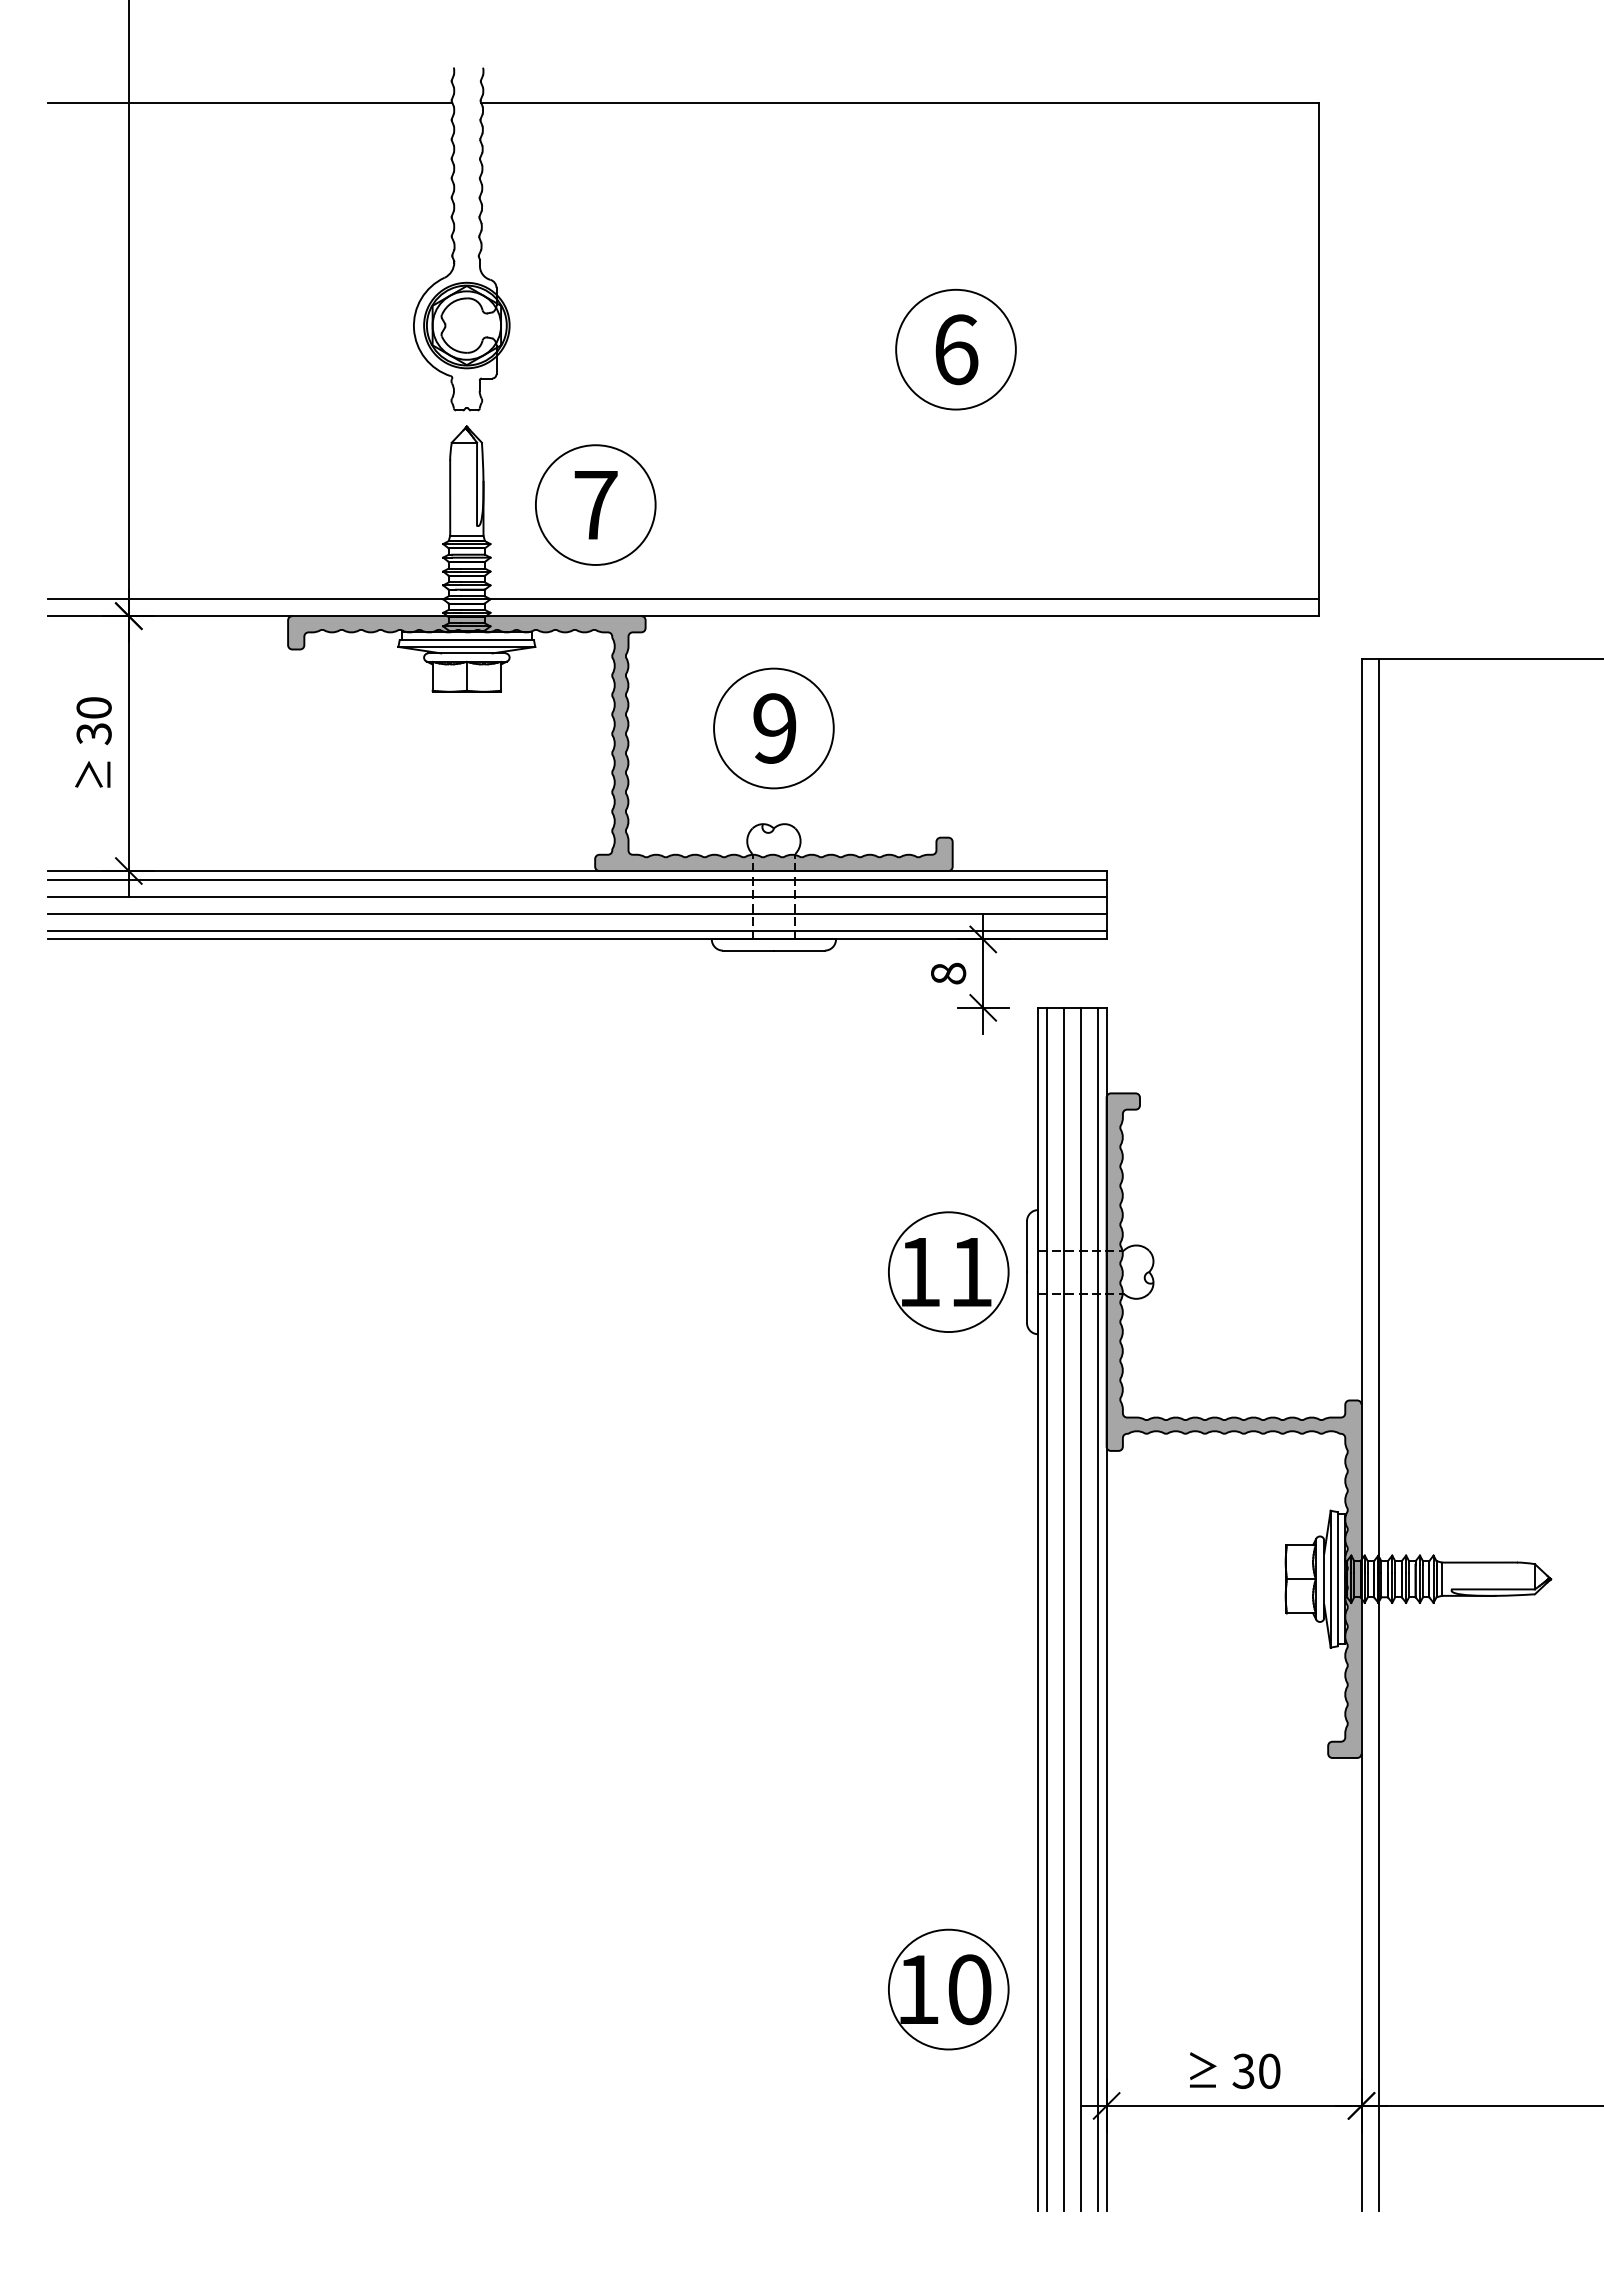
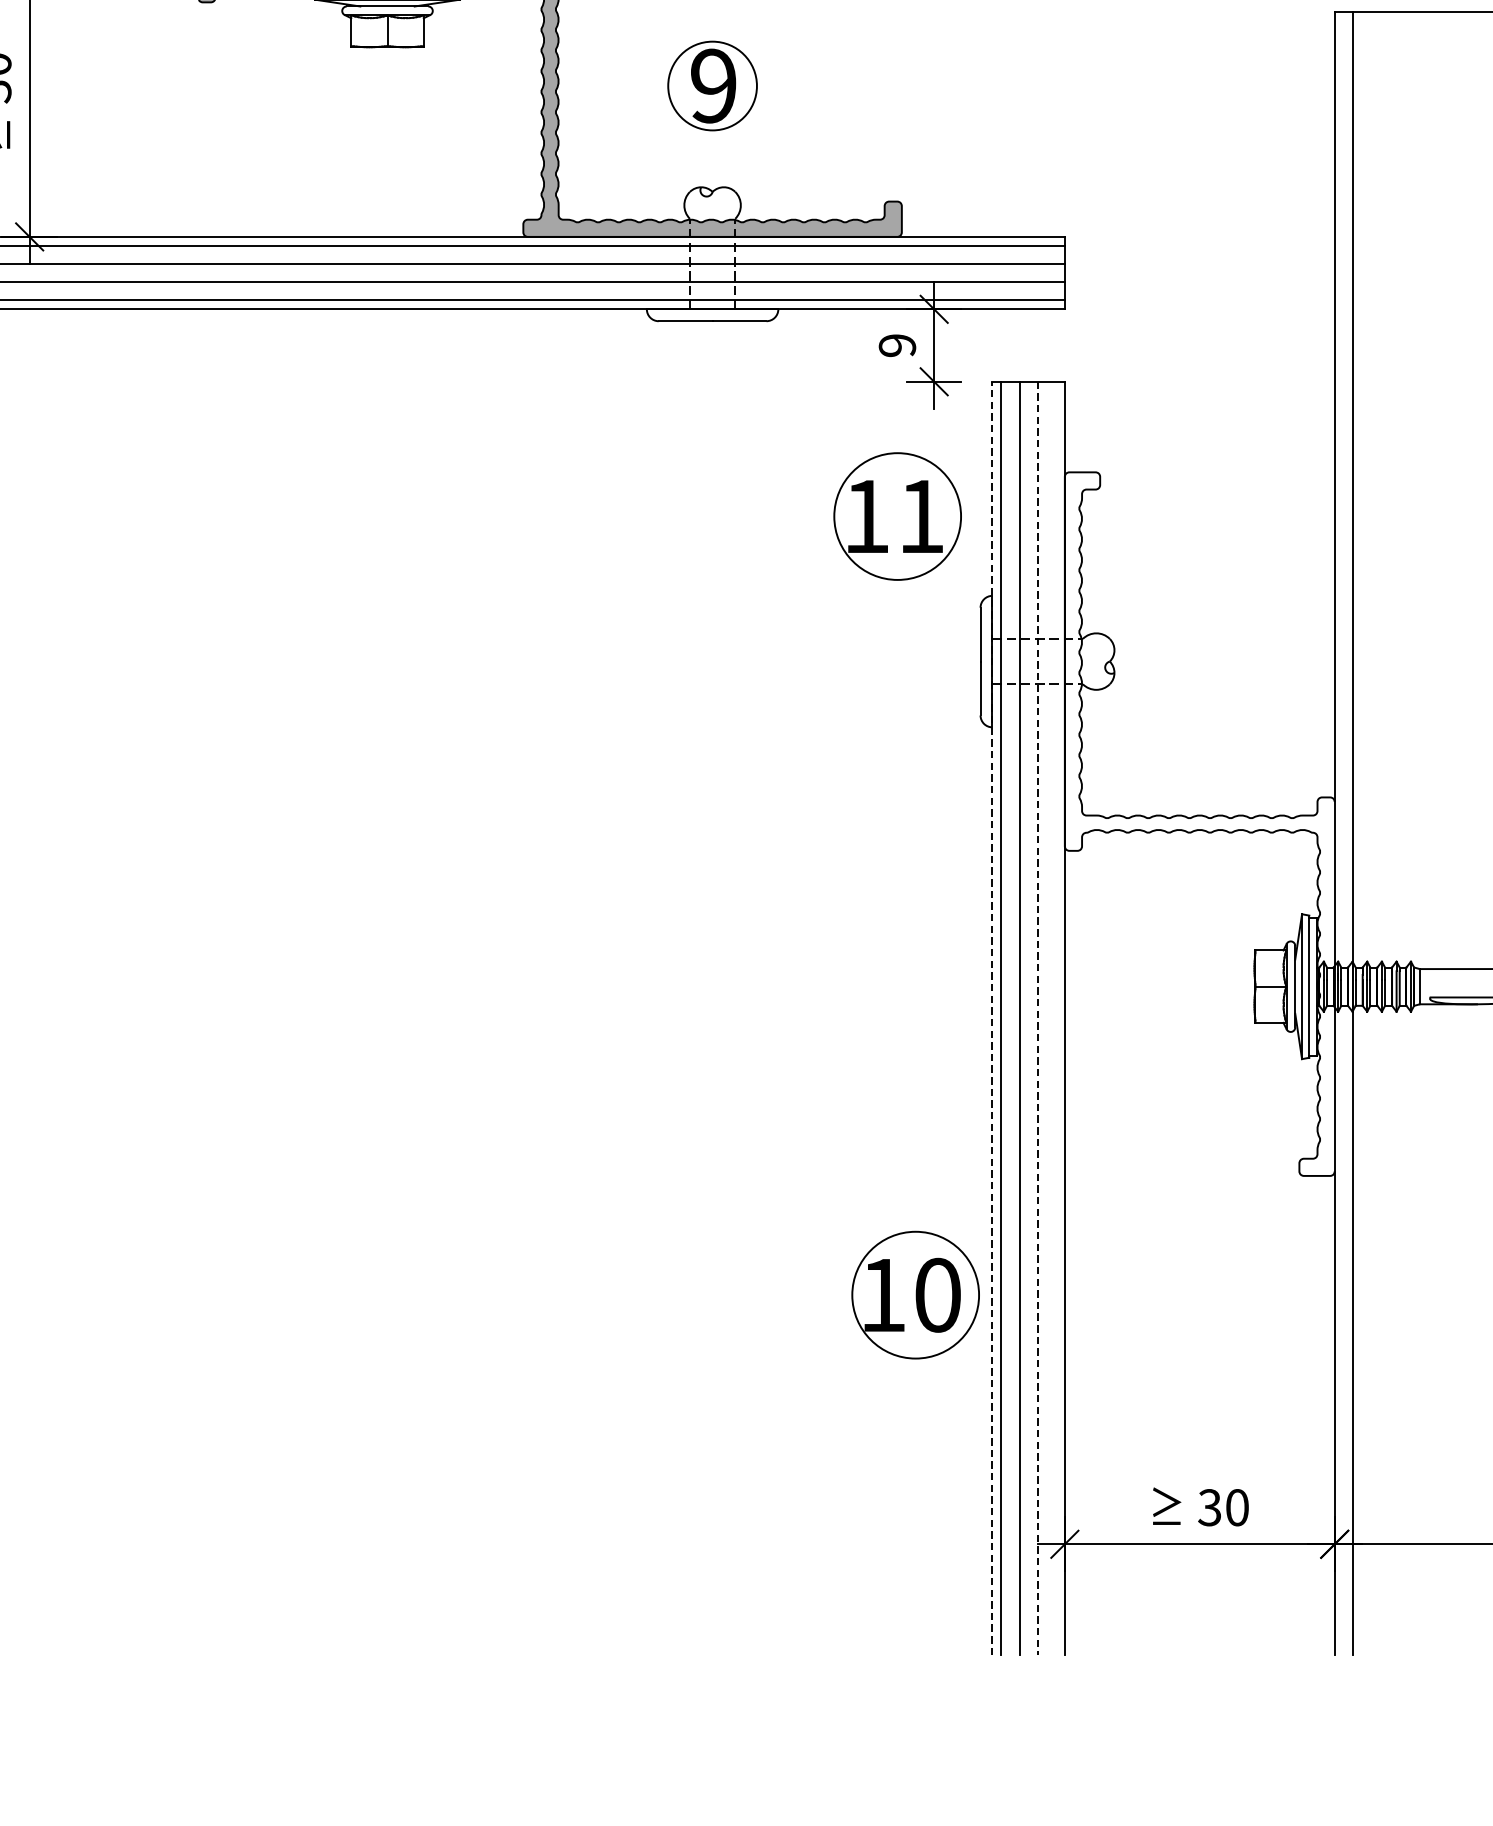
circle: (773, 728) -> (712, 86), size x0.7
text: (948, 973) -> (897, 345), 8 -> 9
part: (948, 1271) -> (897, 515), moved
fill: (1233, 1425) -> (1199, 823), removed
line: (1038, 1608) -> (992, 1017), solid -> dashed
line: (1098, 1608) -> (1056, 1017), removed
line: (1080, 1609) -> (1037, 1018), solid -> dashed
part: (948, 1989) -> (915, 1295), moved

